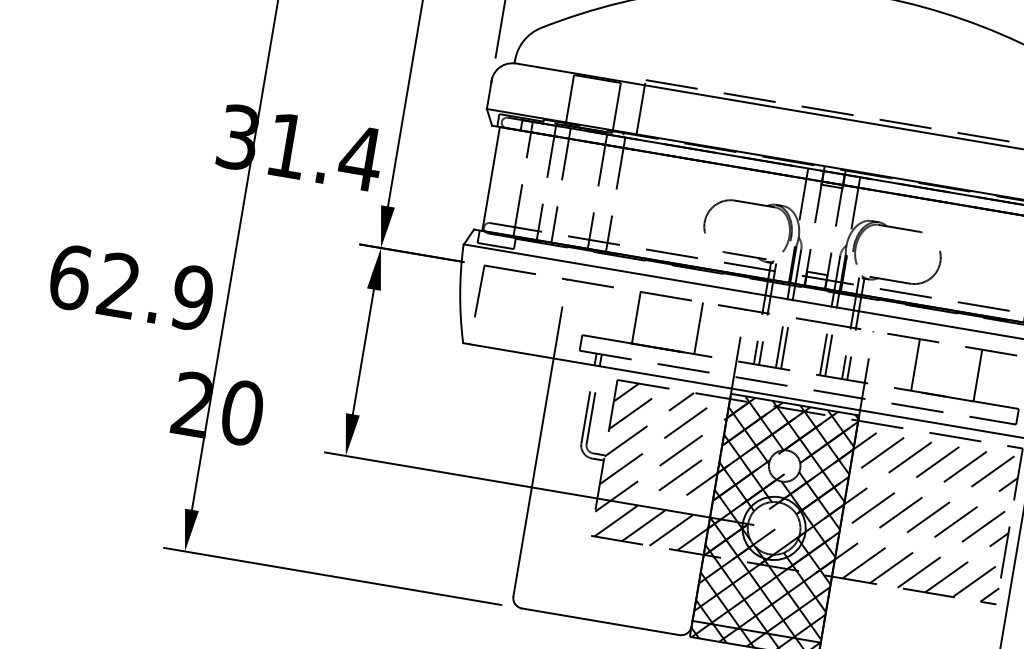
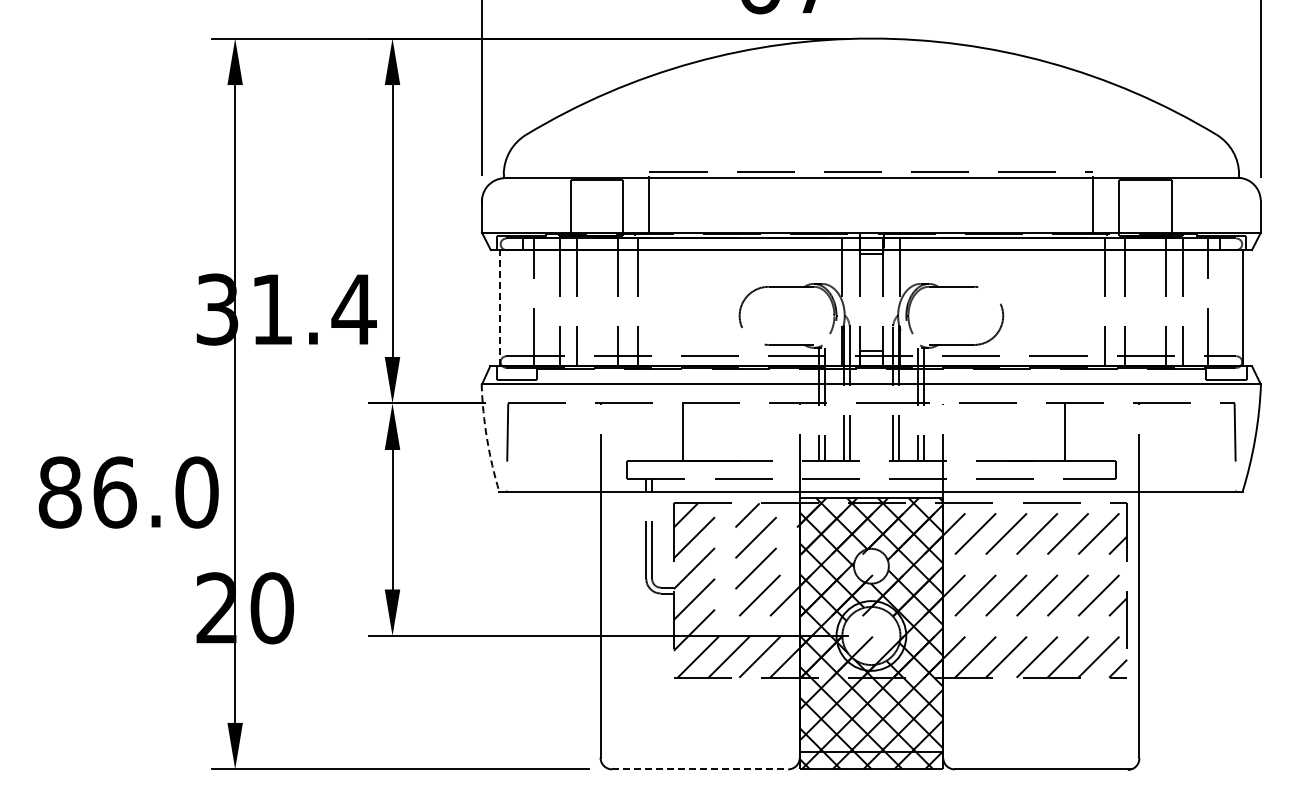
line: (491, 178) -> (499, 307), solid -> dashed
text: (131, 287) -> (128, 492), 62.9 -> 86.0
arc: (460, 293) -> (487, 438), solid -> dashed
line: (698, 328) -> (752, 432), removed
line: (915, 365) -> (995, 432), removed
line: (601, 621) -> (700, 769), solid -> dashed

